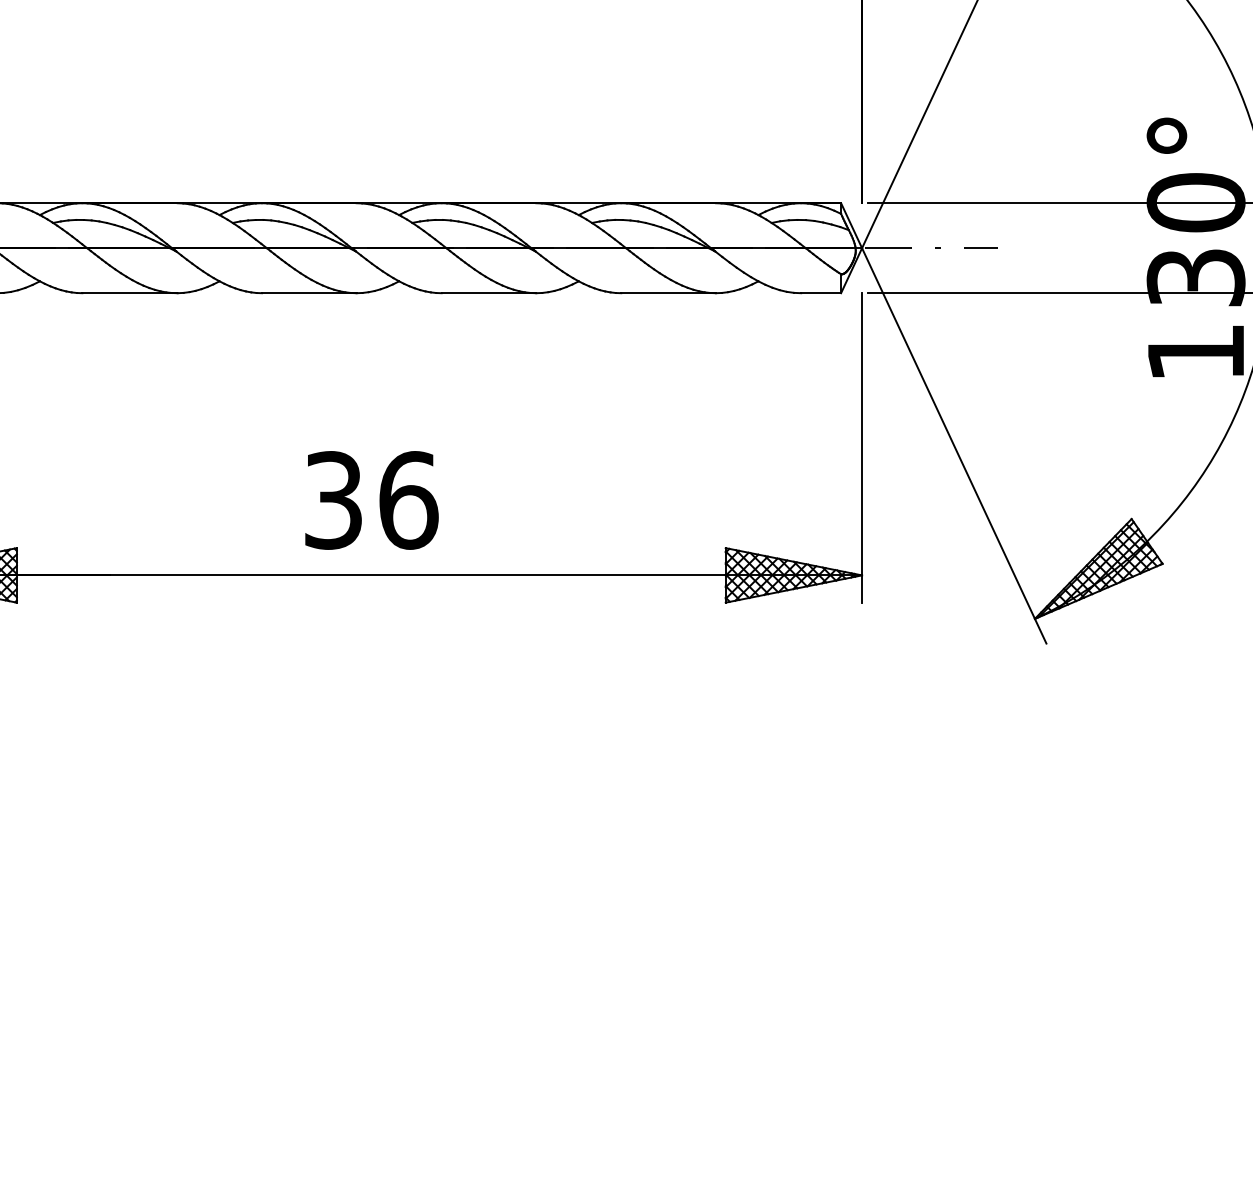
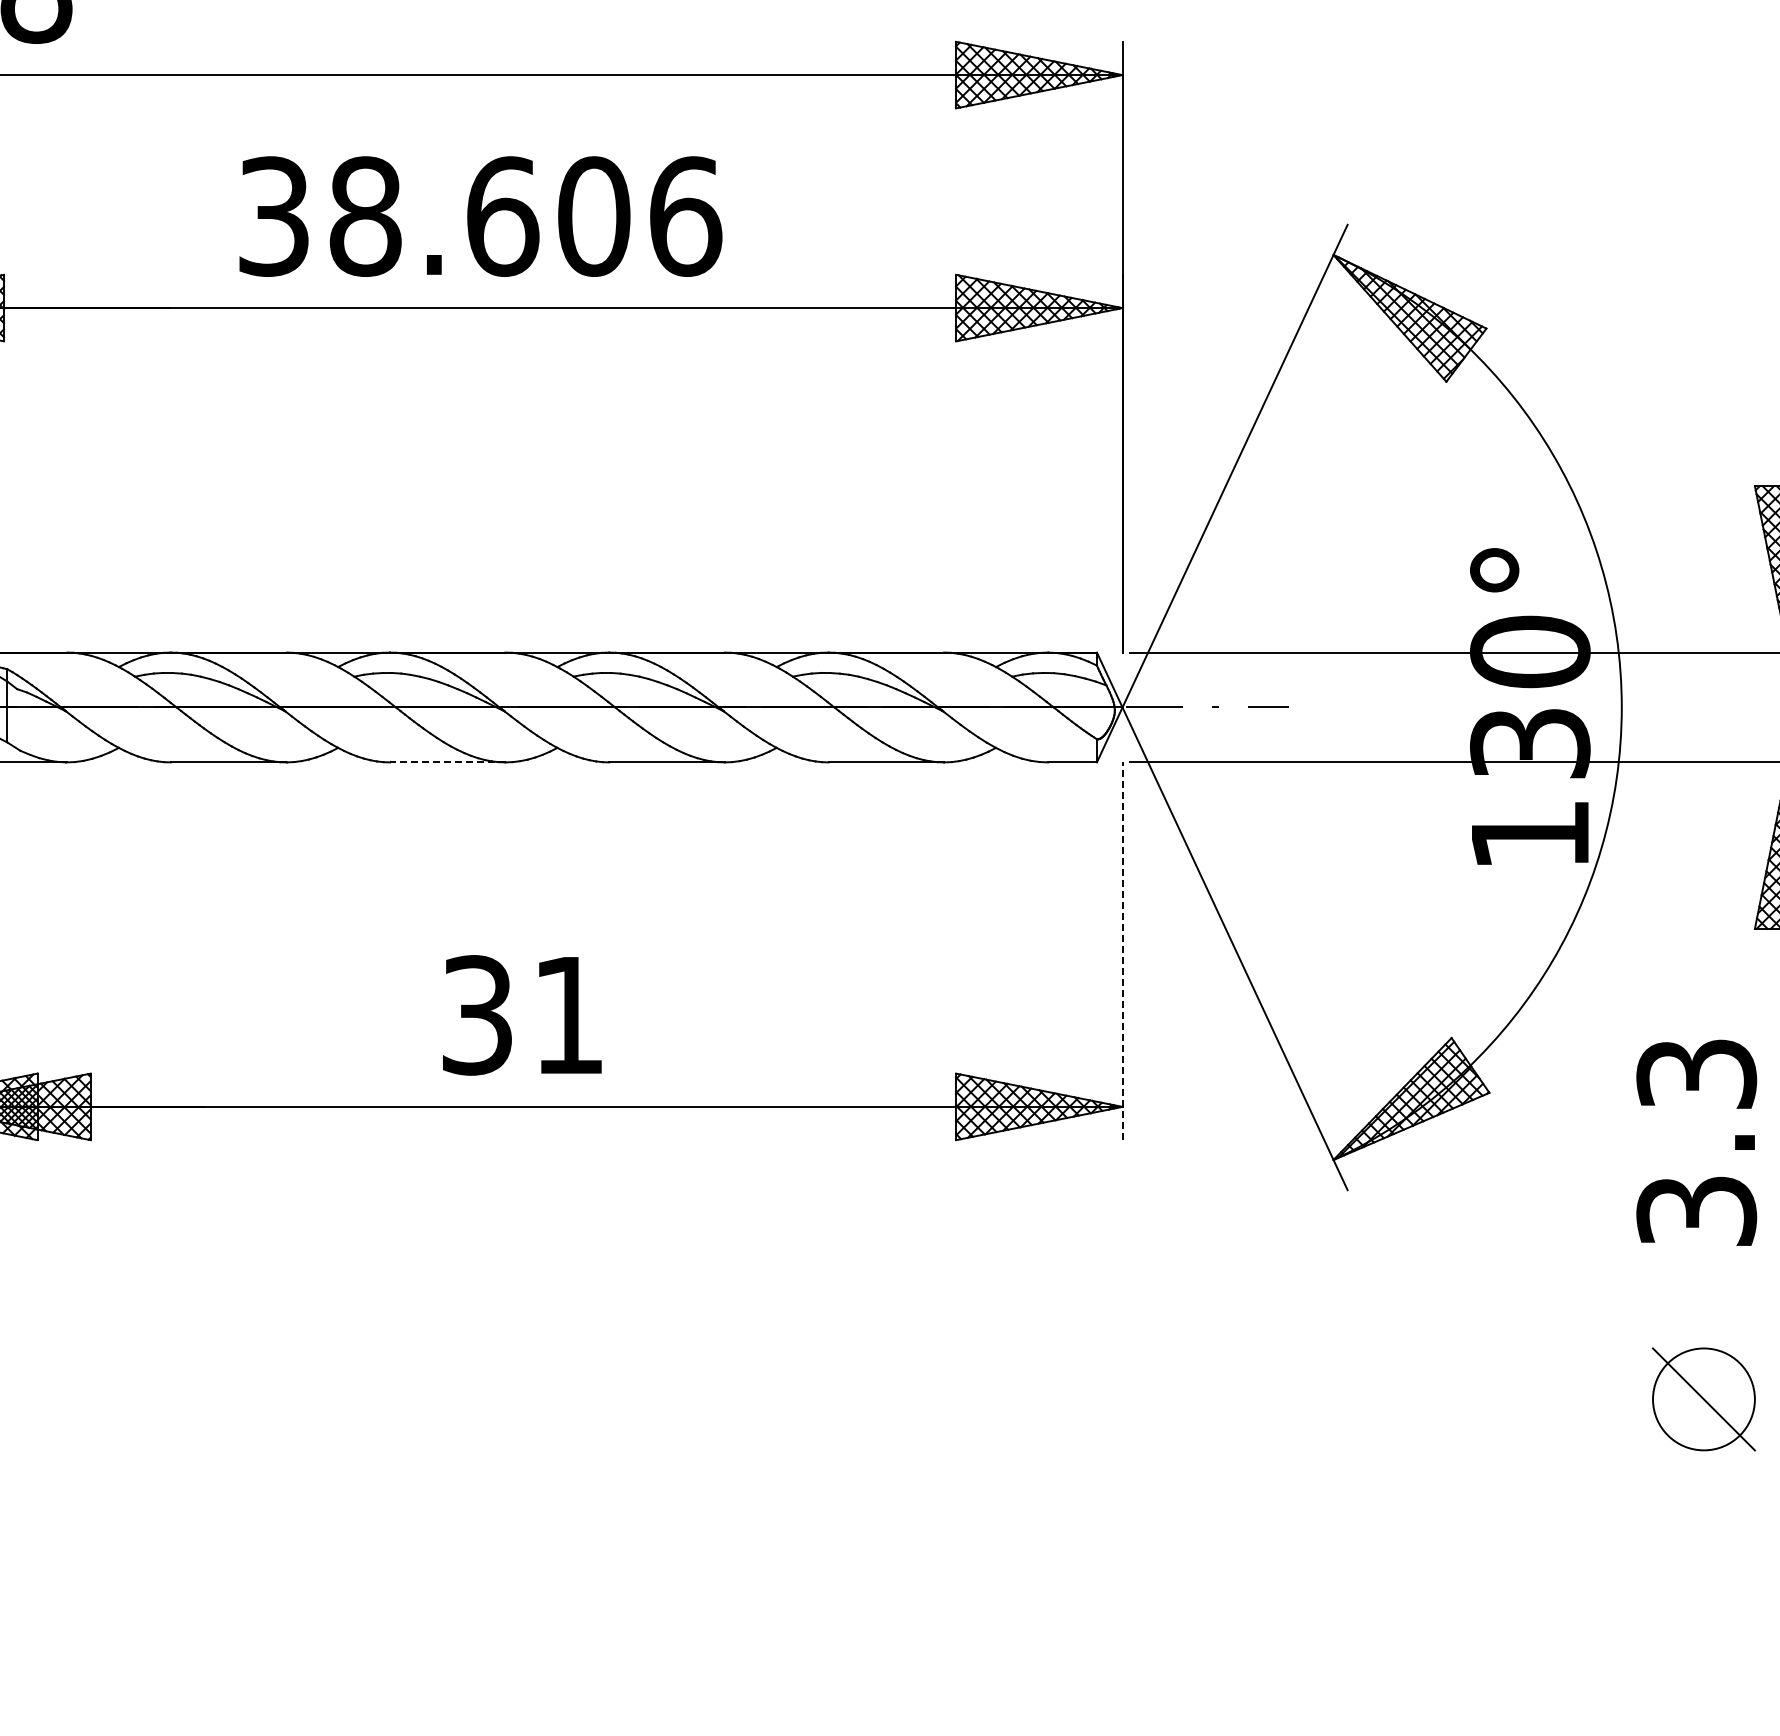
line: (309, 293) -> (447, 762), solid -> dashed
line: (862, 448) -> (1122, 951), solid -> dashed
text: (409, 500) -> (569, 1015), 36 -> 31

